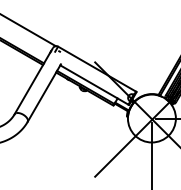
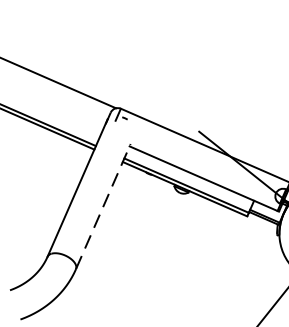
line: (44, 92) -> (103, 205), solid -> dashed

